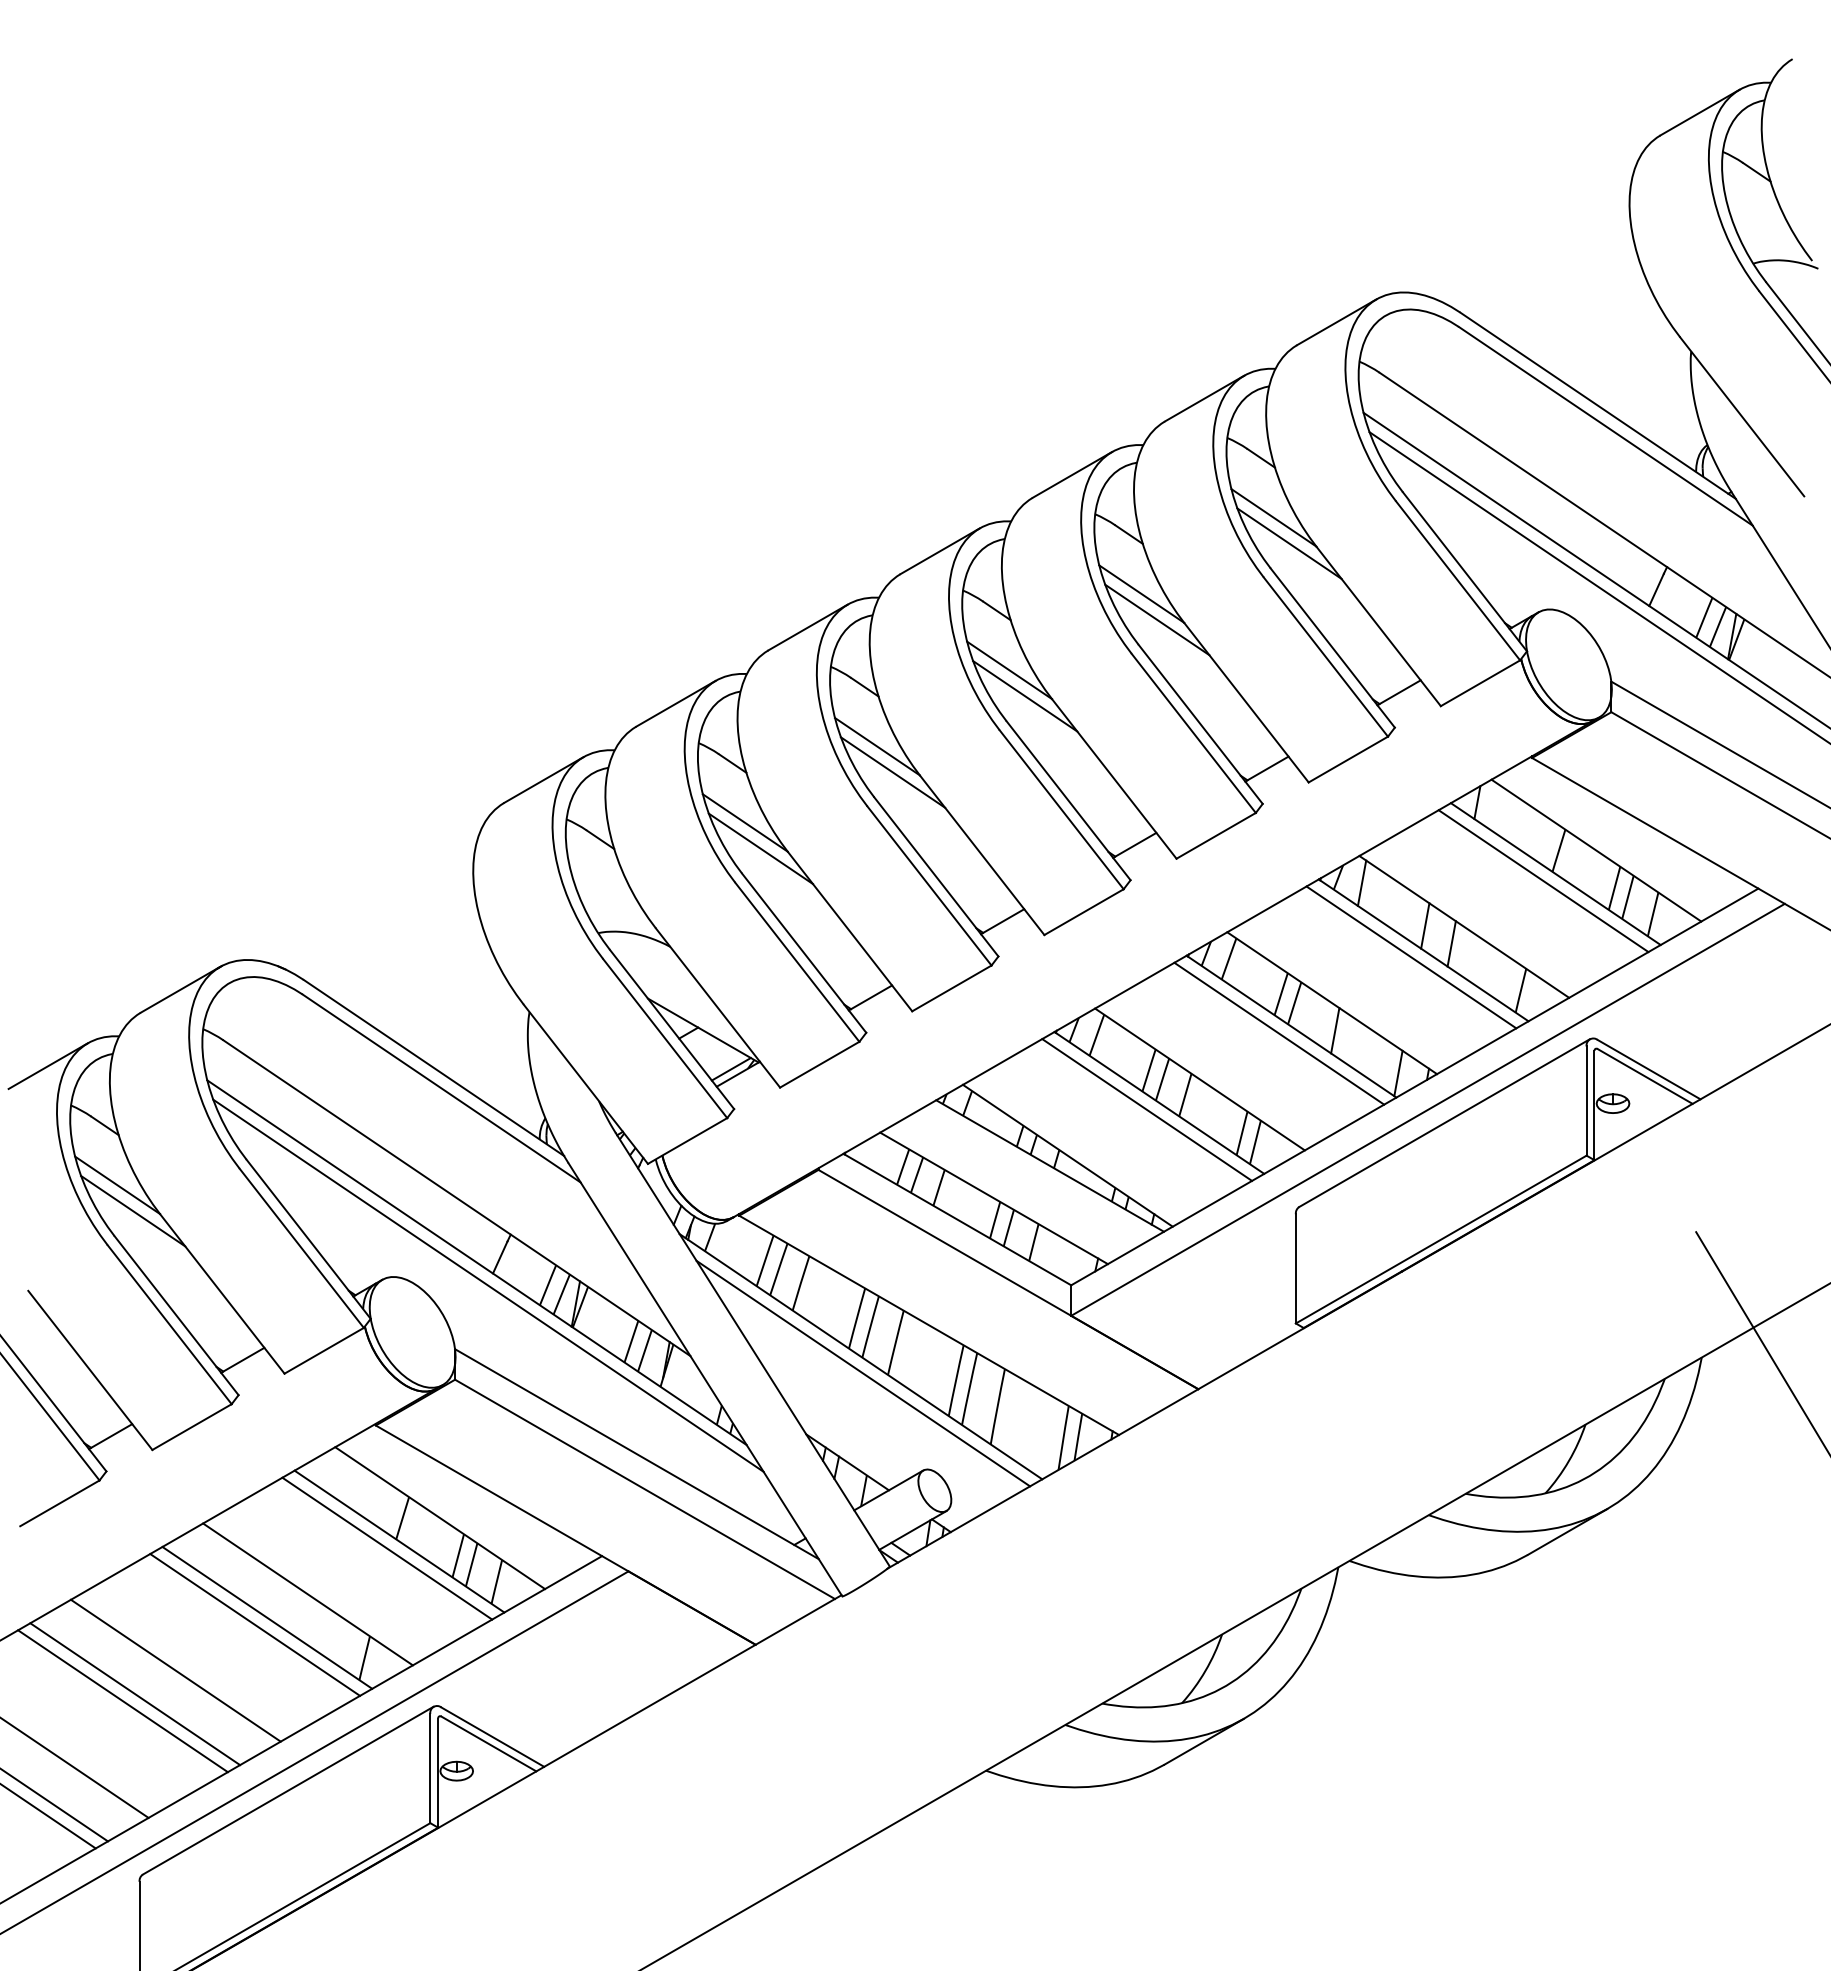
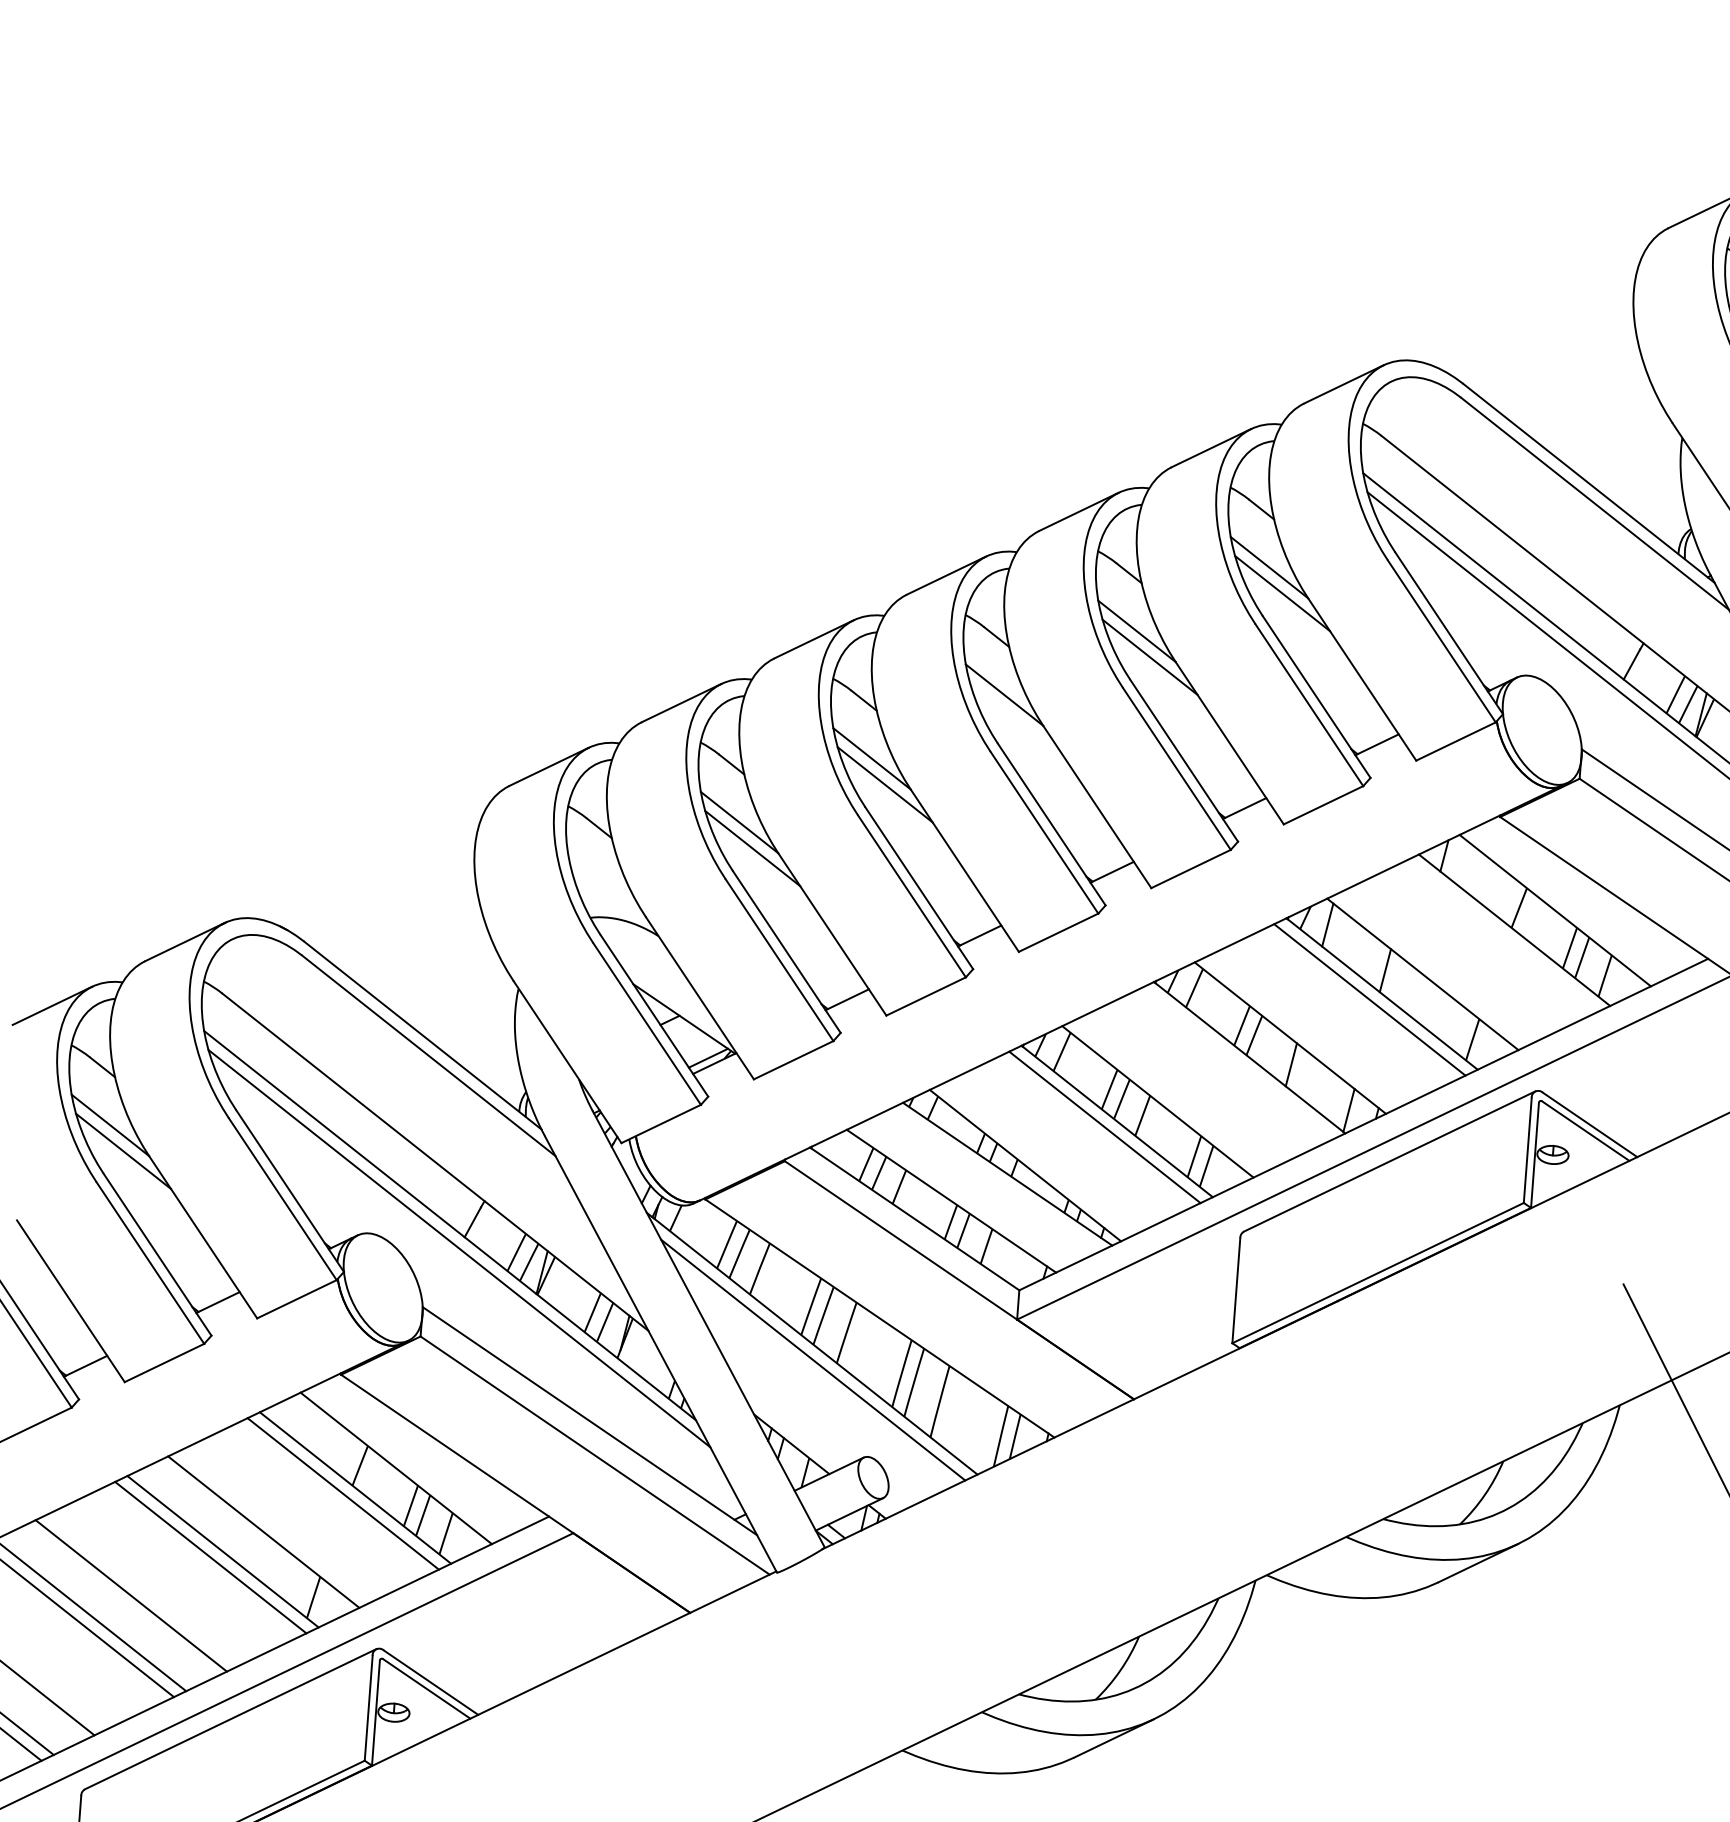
line: (1025, 696) -> (1017, 721), removed
line: (1543, 881) -> (1502, 936), removed
line: (1451, 943) -> (1409, 989), removed
line: (1279, 1033) -> (1237, 1063), removed

